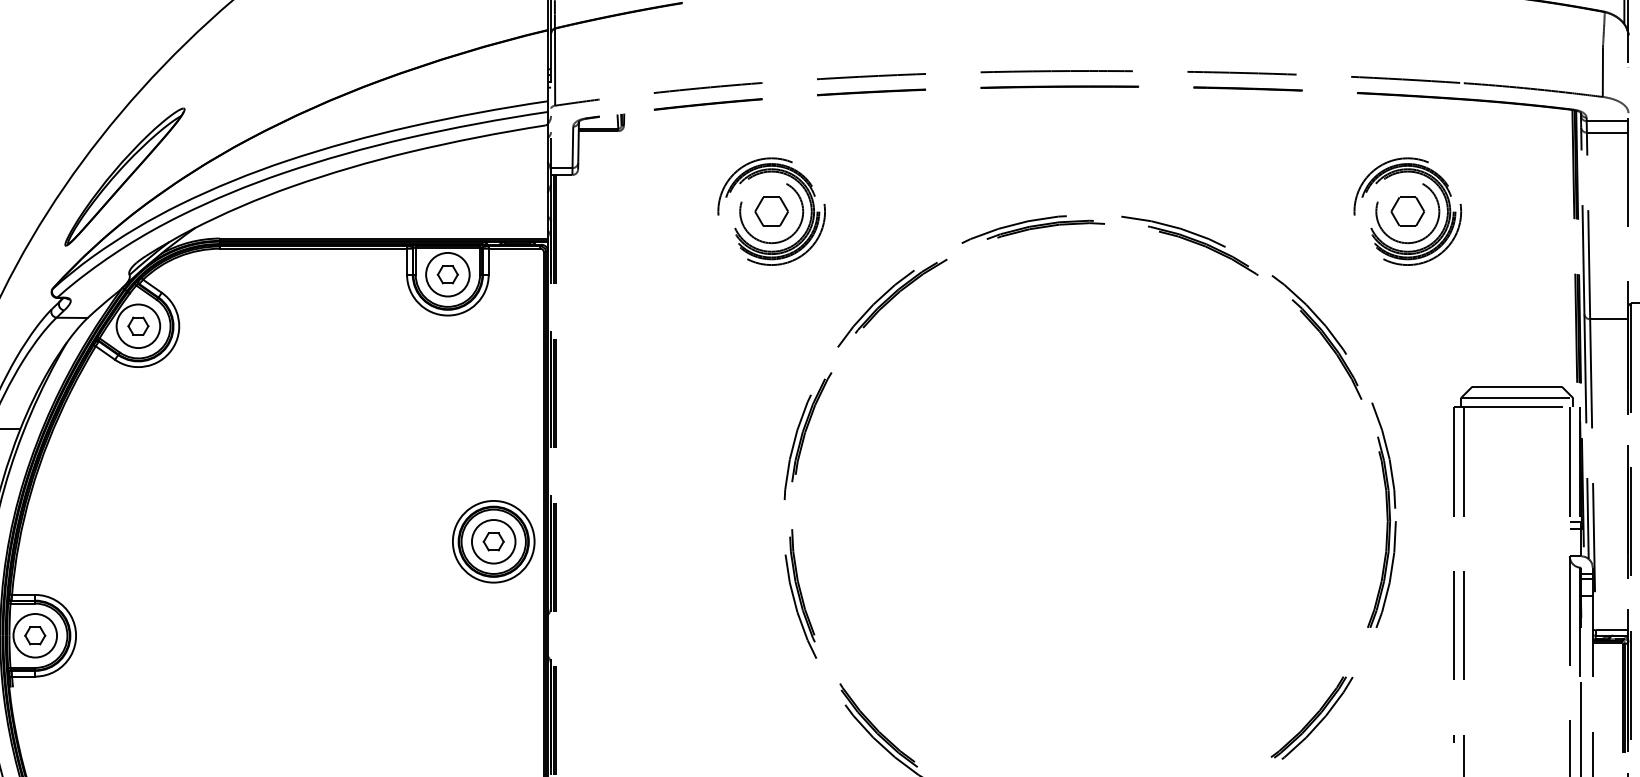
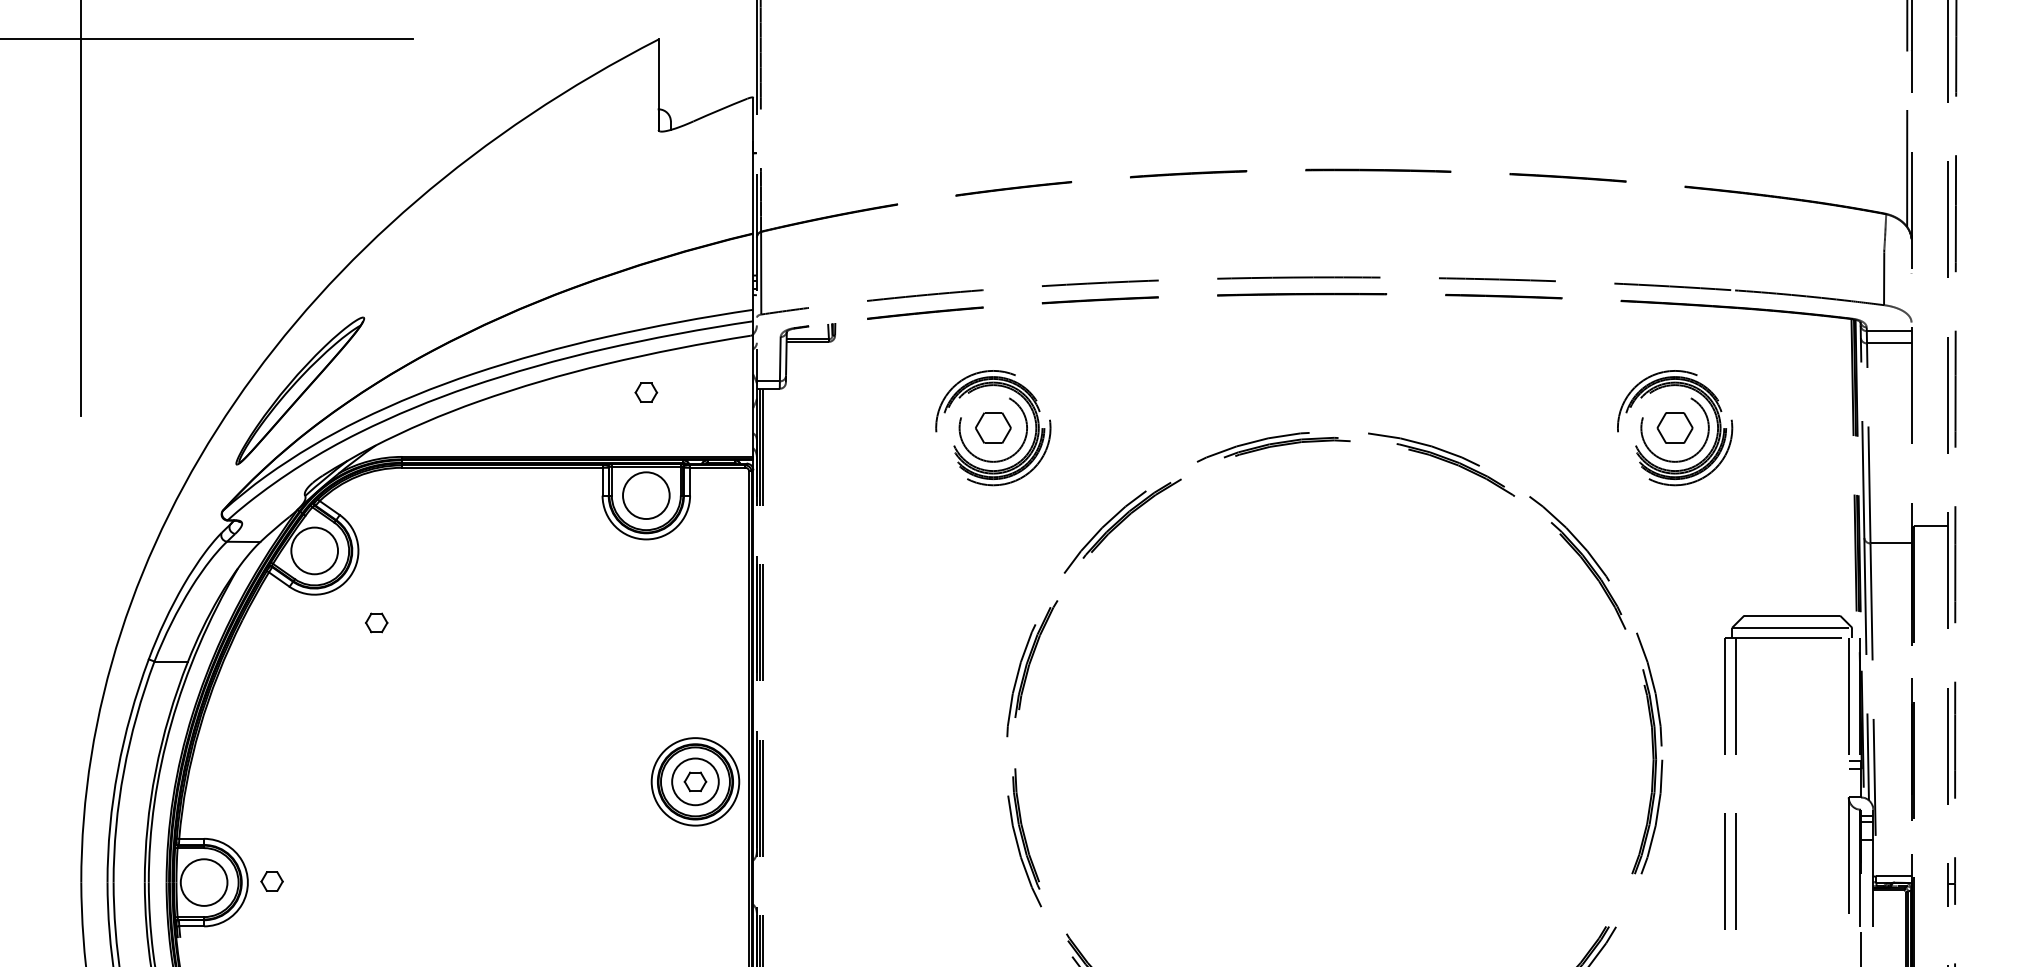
part: (448, 274) -> (646, 392), moved
part: (138, 325) -> (376, 622), moved
part: (34, 635) -> (271, 881), moved

